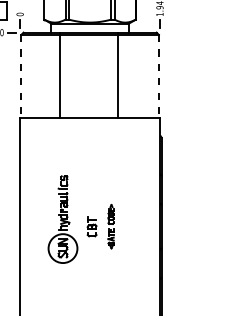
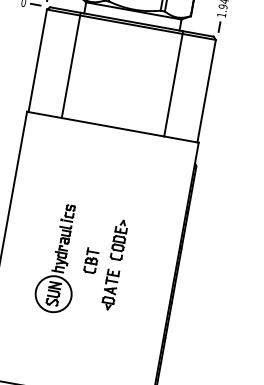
line: (60, 75) -> (71, 65), moved
line: (117, 75) -> (173, 83), moved
line: (21, 76) -> (38, 60), dashed -> solid
line: (158, 76) -> (206, 90), dashed -> solid
part: (62, 219) -> (59, 258), moved
part: (110, 226) -> (114, 264), size x1.67

